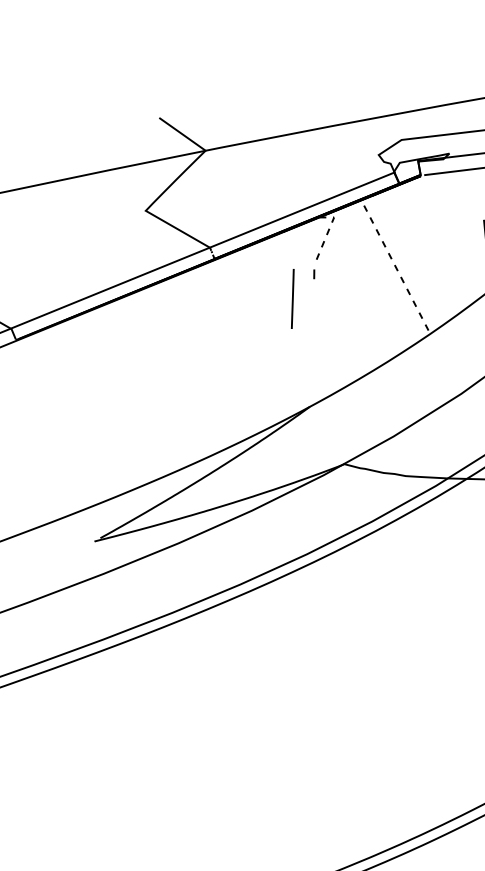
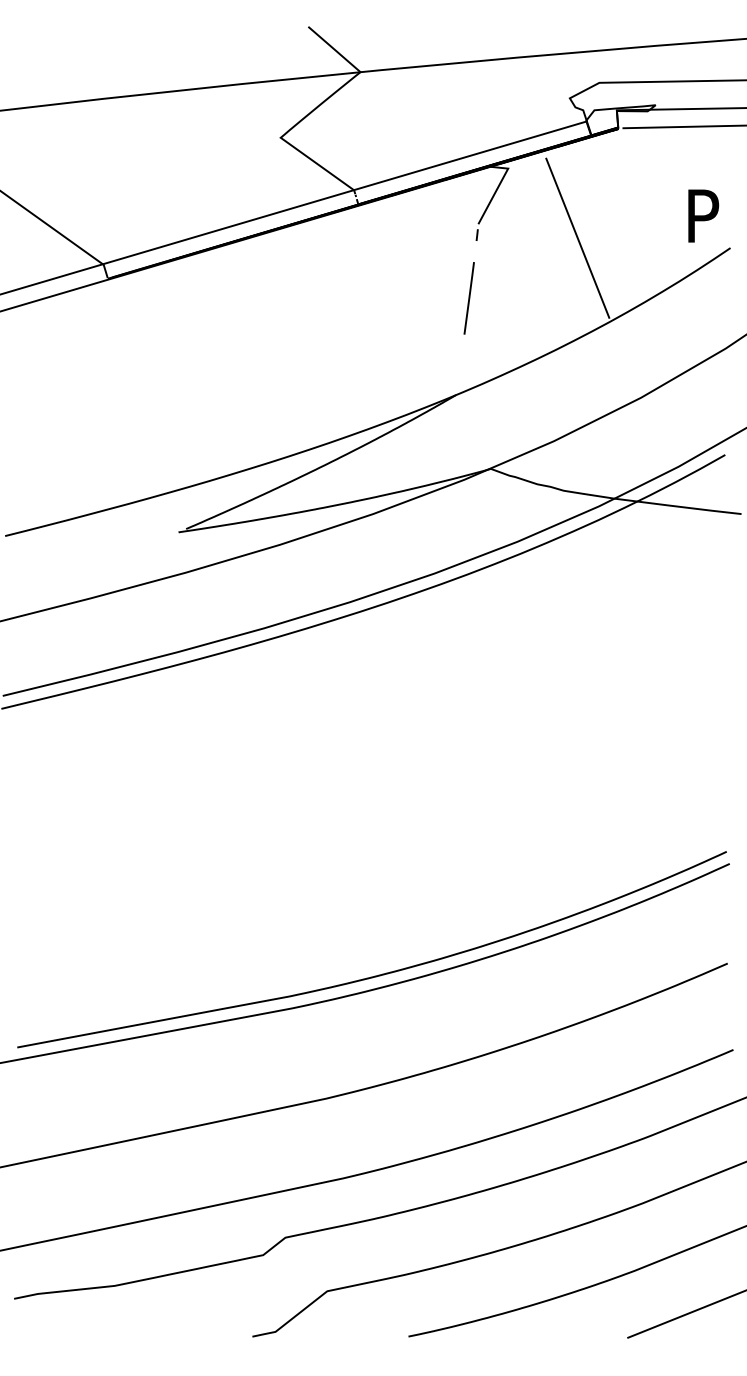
line: (327, 234) -> (497, 188), dashed -> solid
line: (396, 268) -> (577, 238), dashed -> solid
line: (292, 299) -> (468, 298), moved

